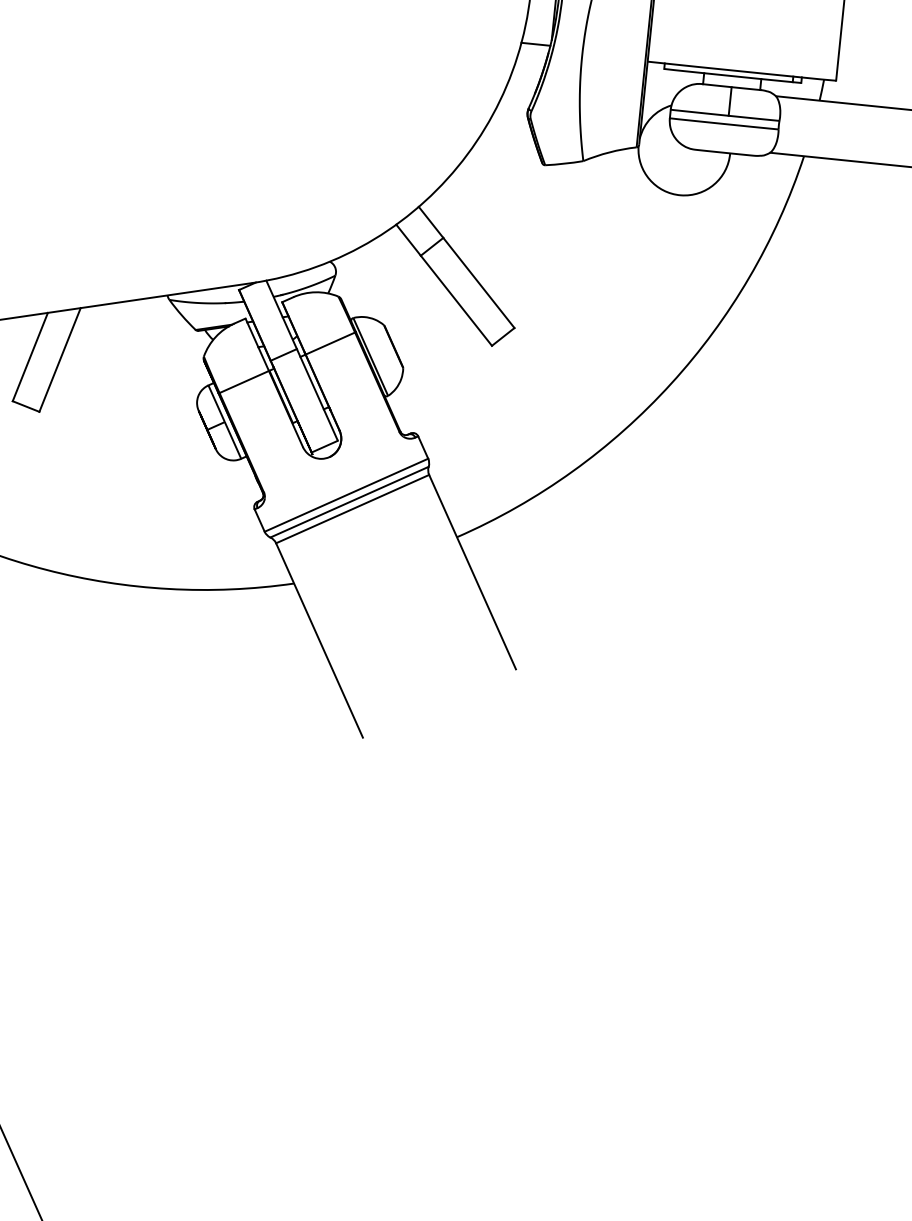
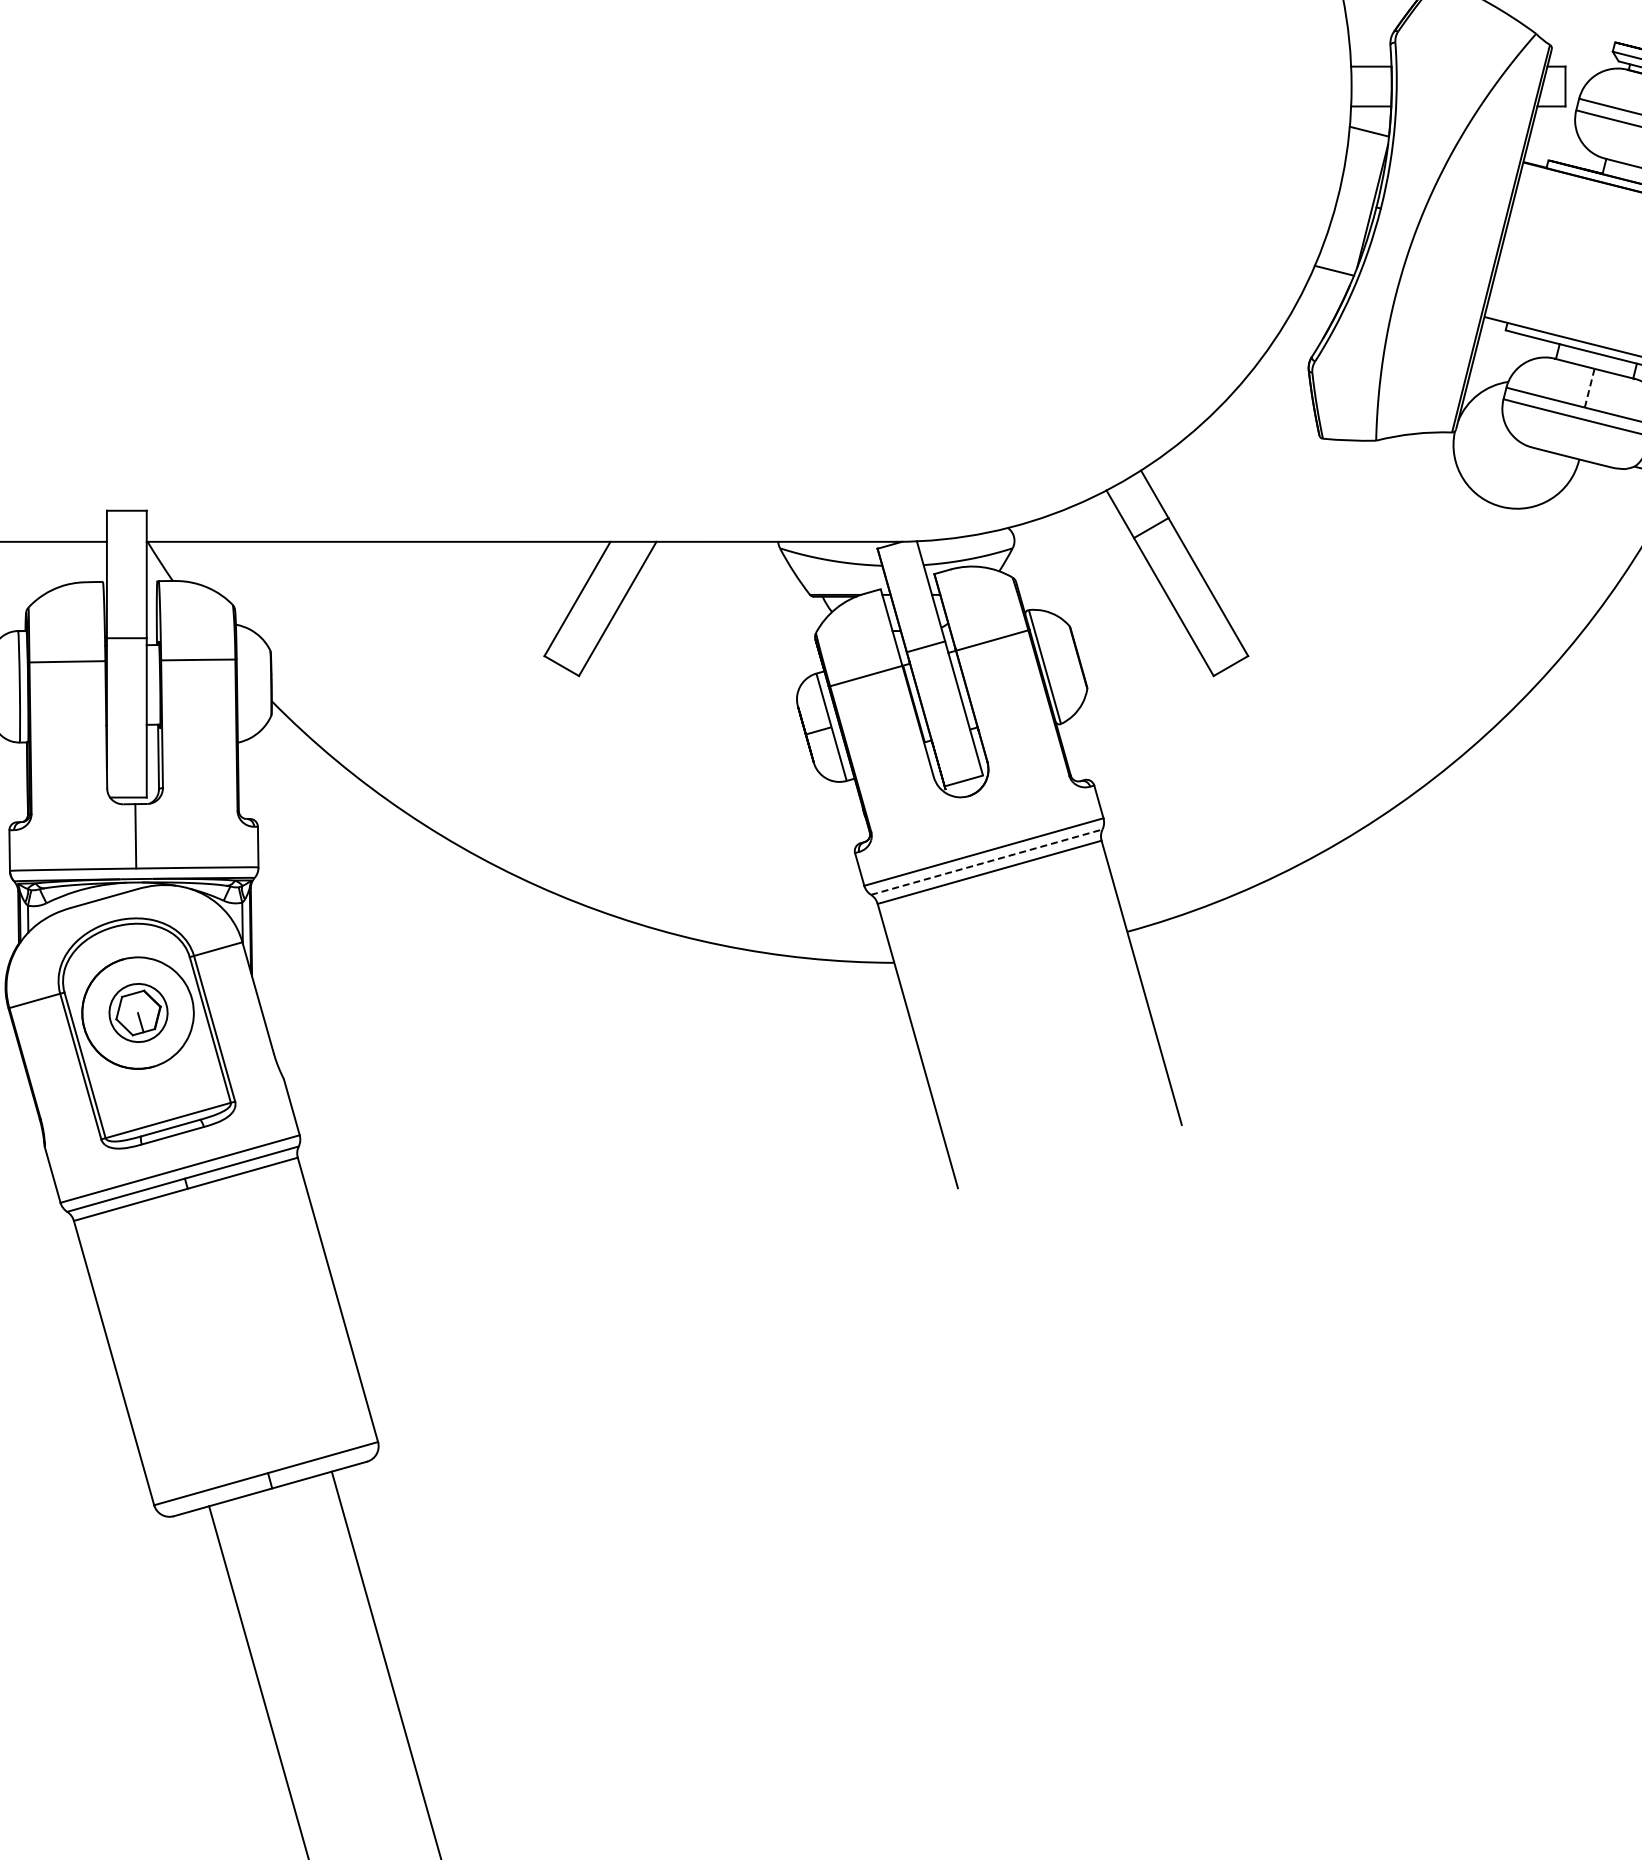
line: (730, 101) -> (1589, 388), solid -> dashed
line: (350, 502) -> (987, 862), solid -> dashed

